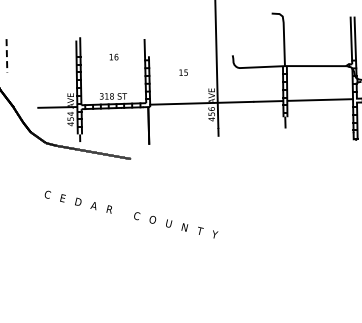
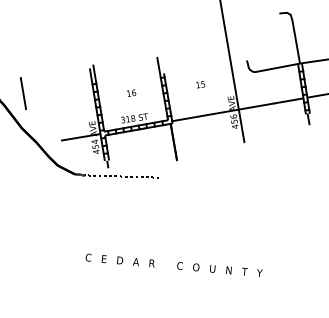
line: (6, 55) -> (22, 93), dashed -> solid
text: (113, 56) -> (131, 92), moved
text: (131, 214) -> (174, 265), moved

